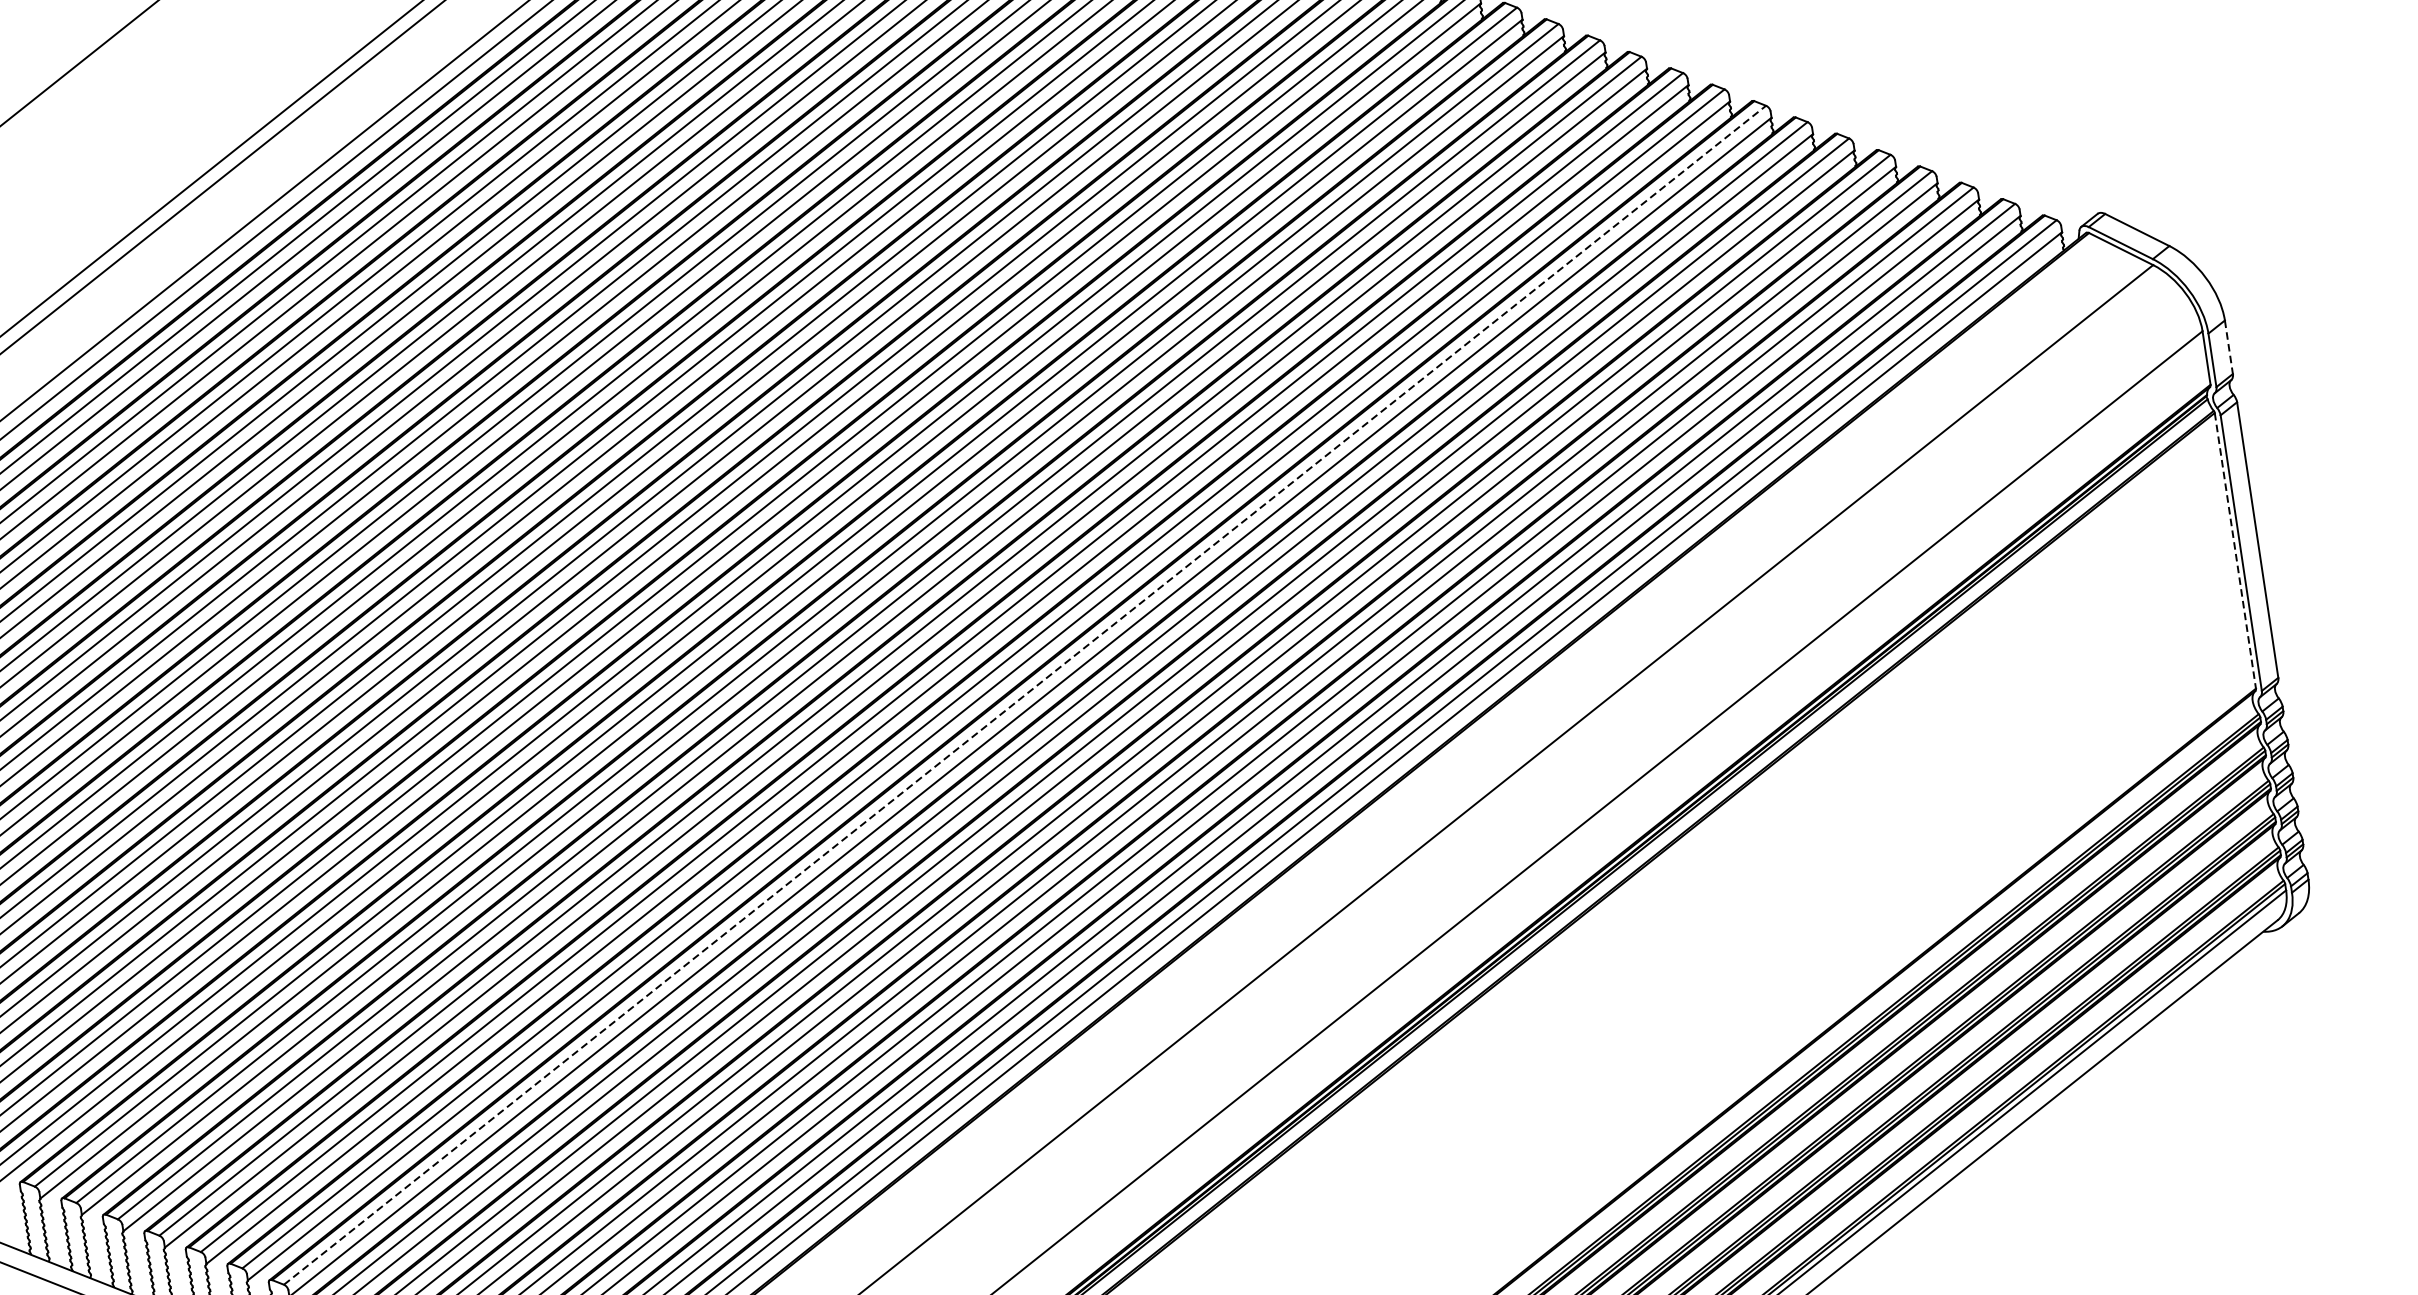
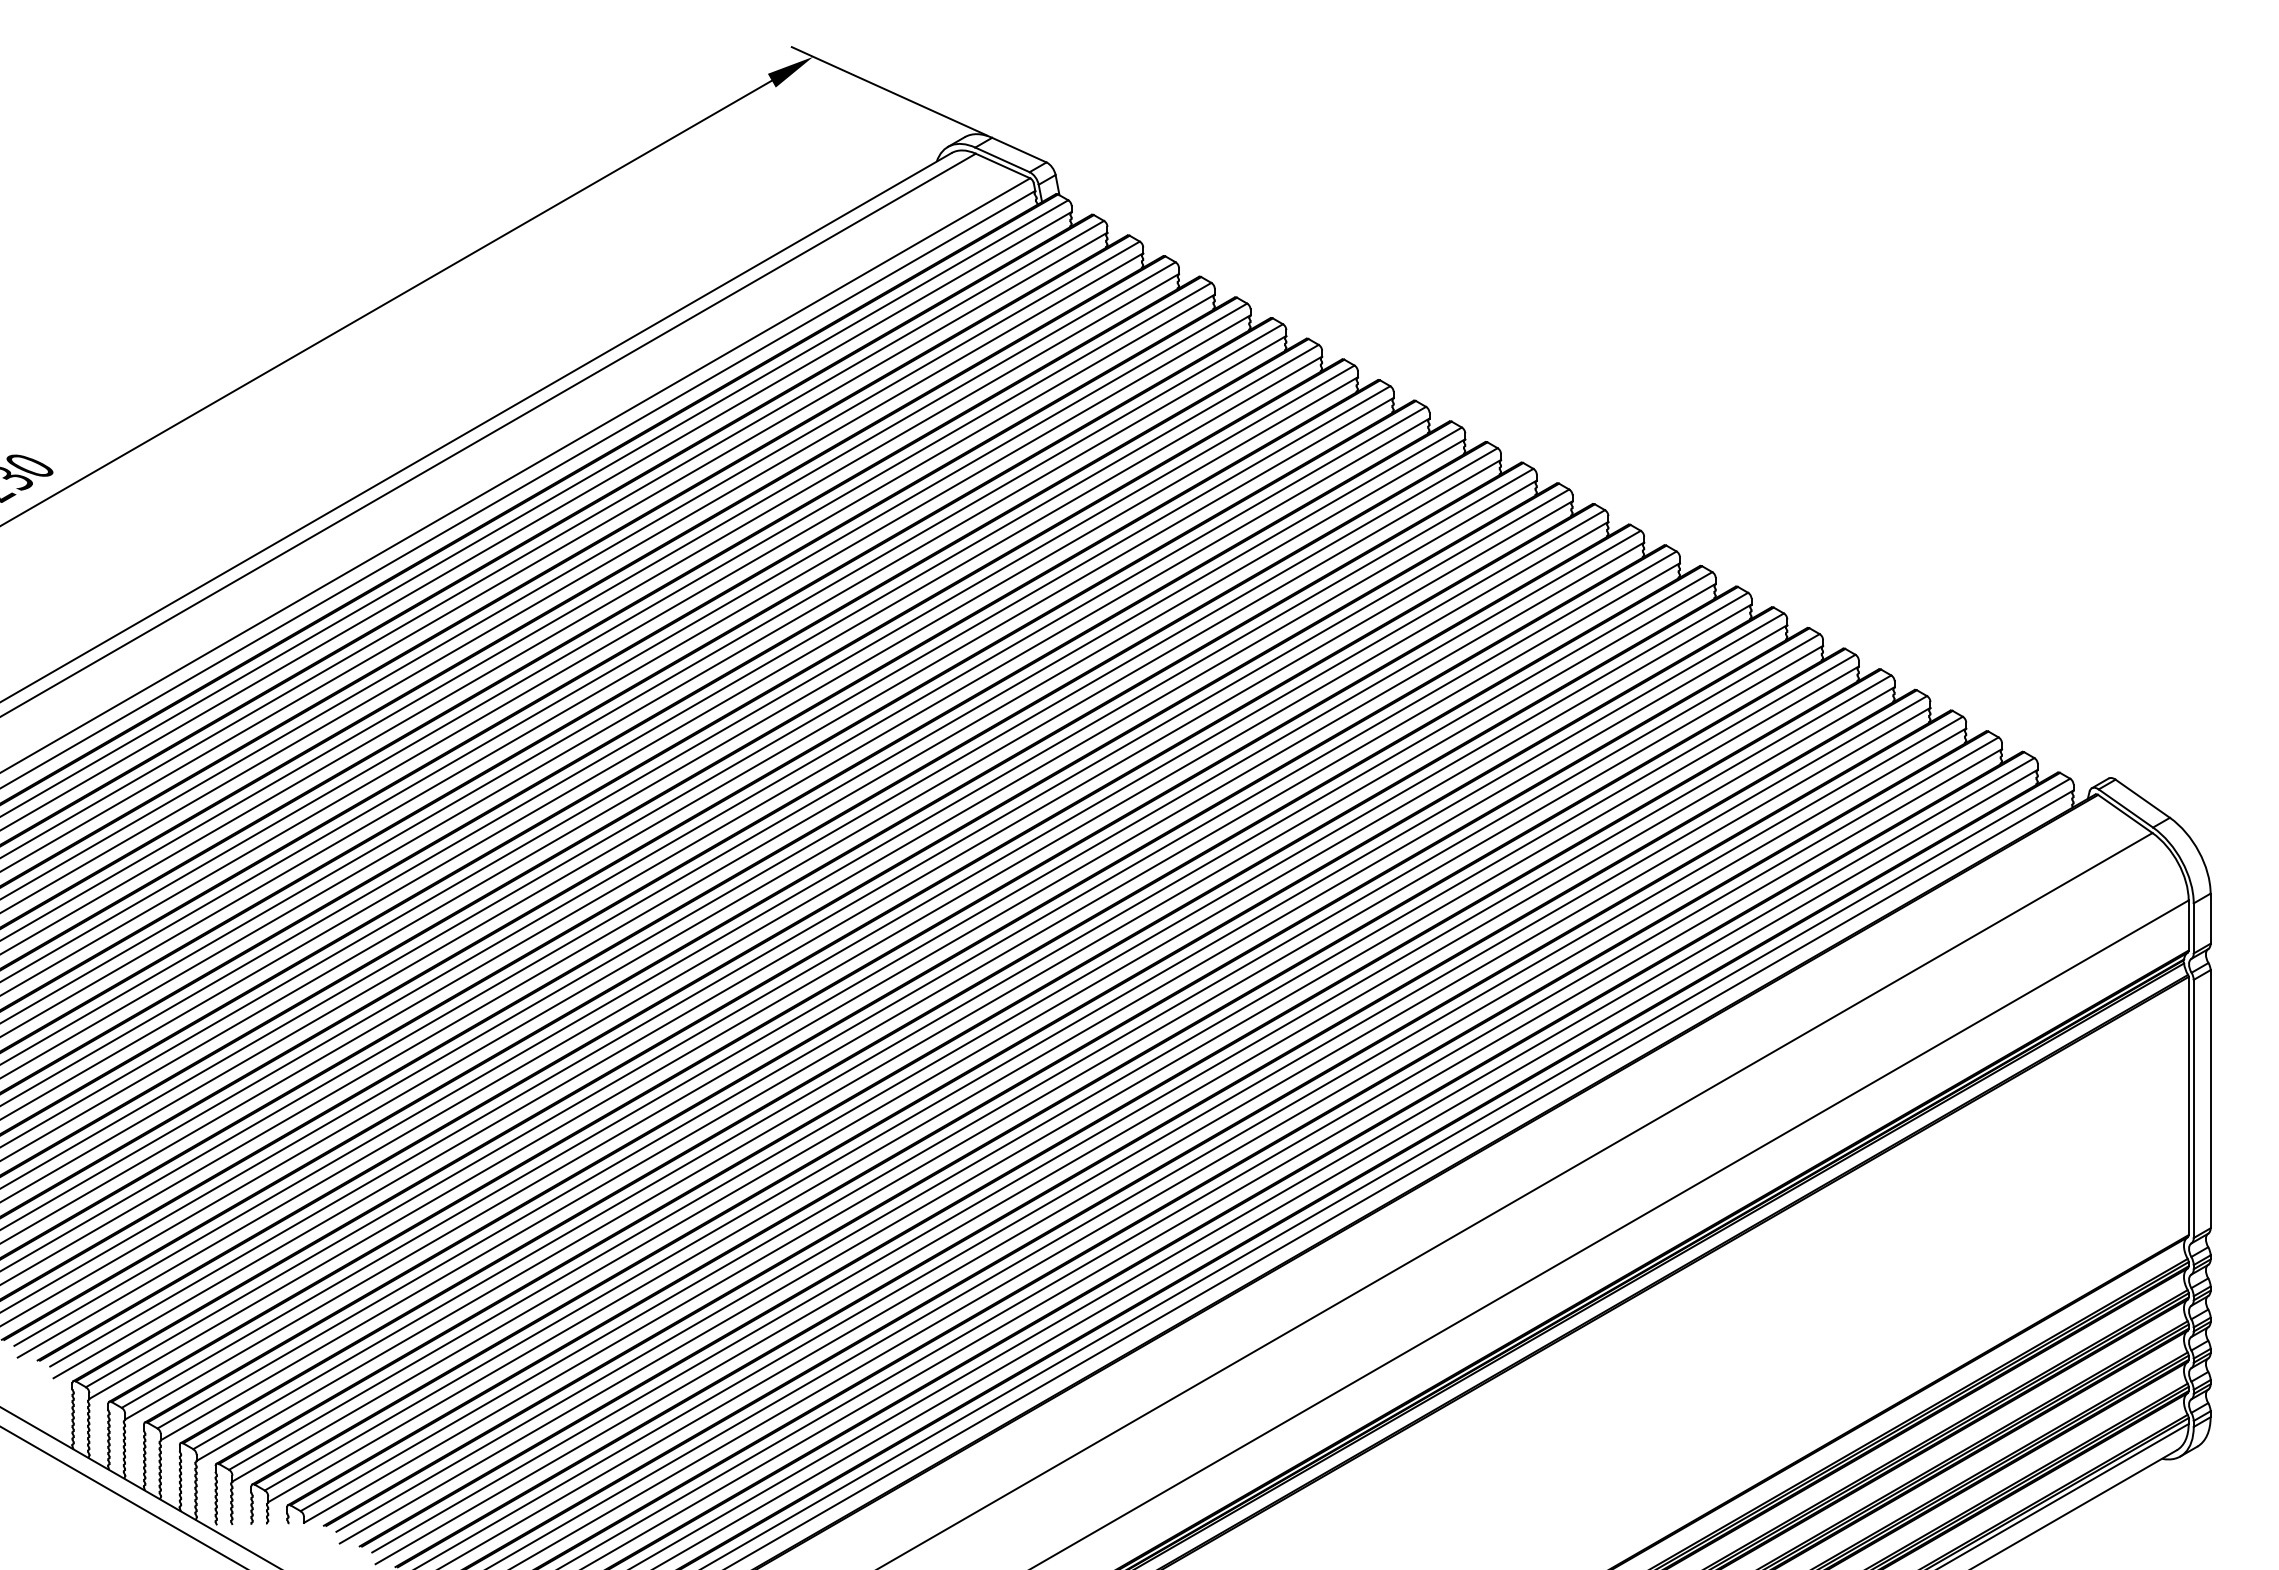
line: (2228, 348) -> (2210, 919), dashed -> solid
line: (2235, 551) -> (2188, 1106), dashed -> solid
line: (1025, 695) -> (1060, 1072), dashed -> solid

